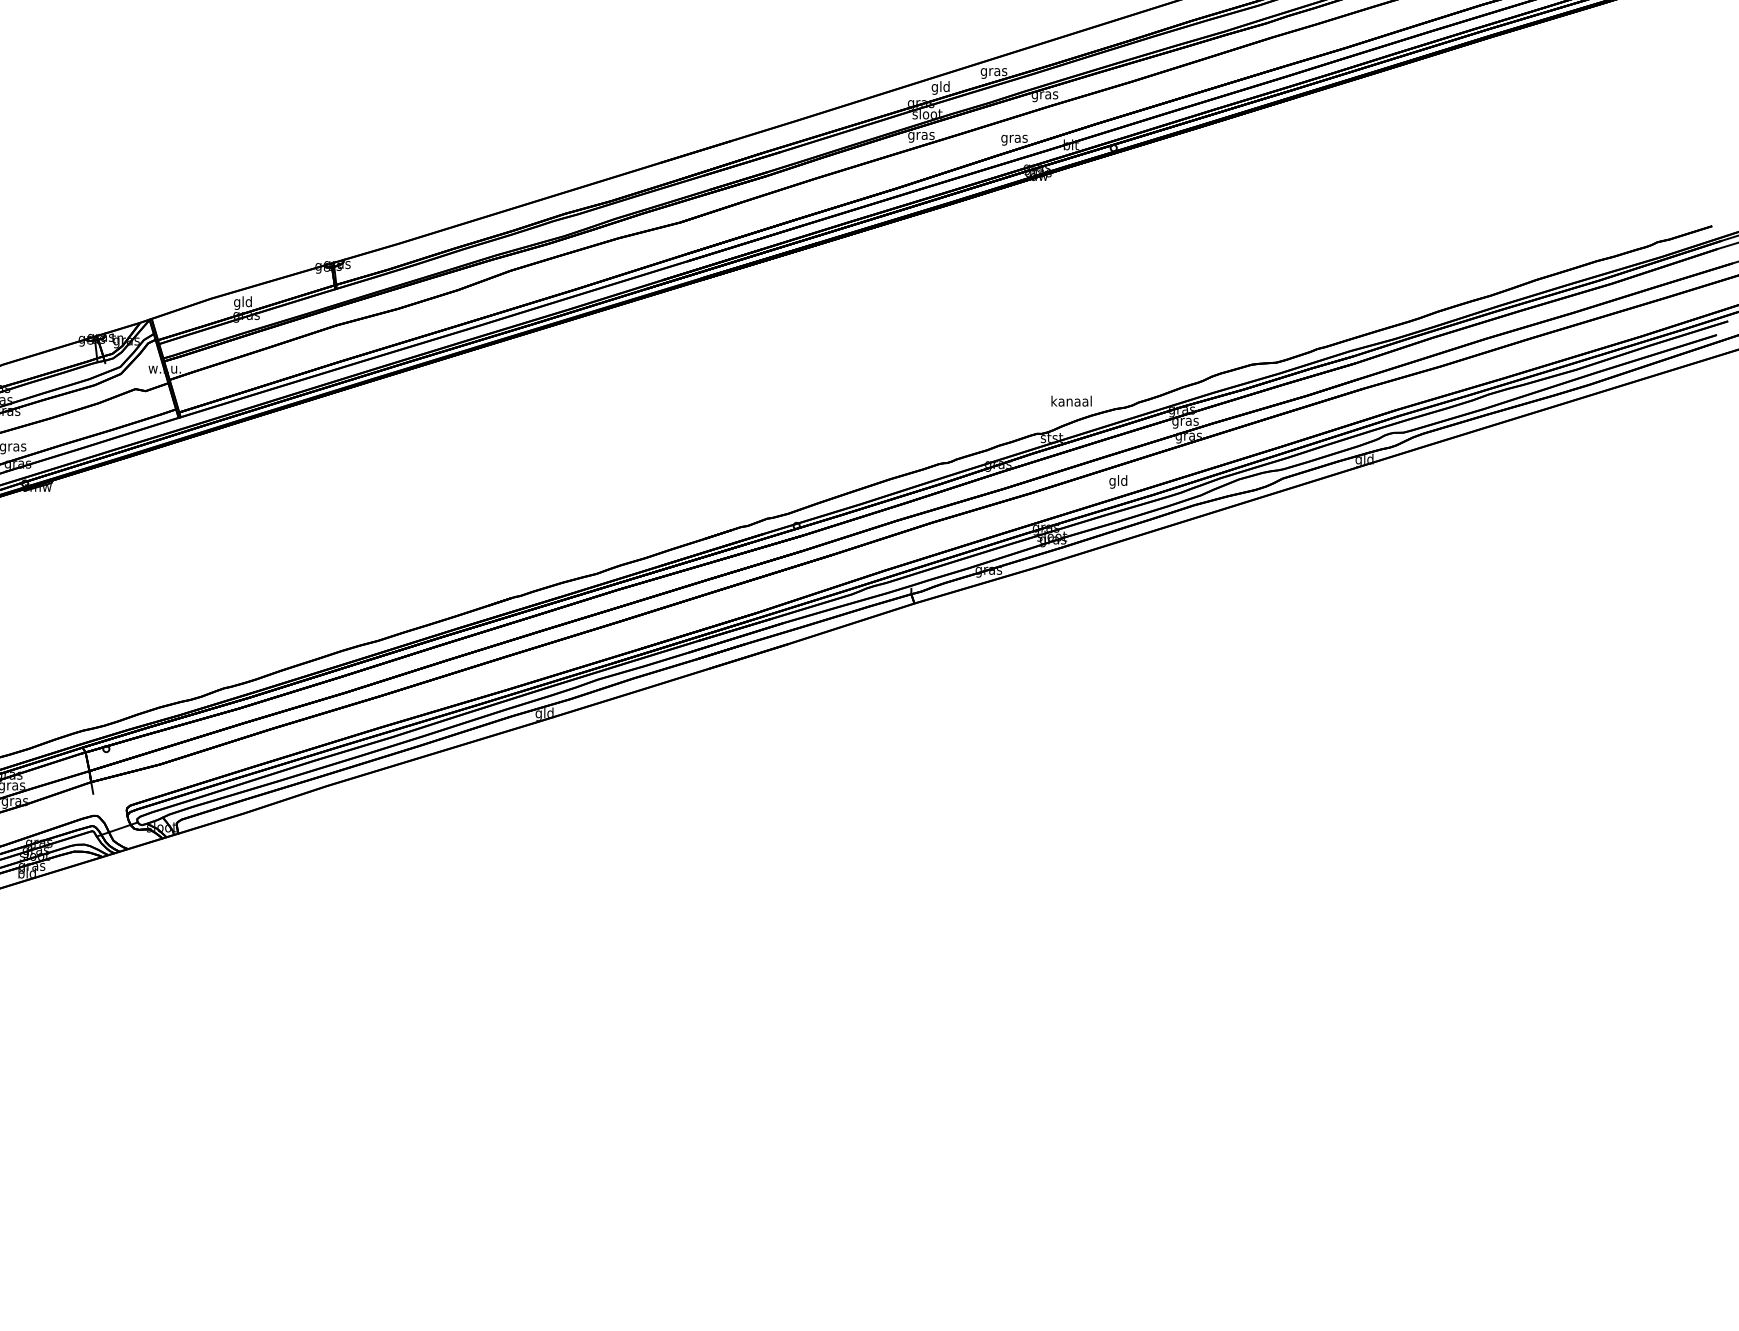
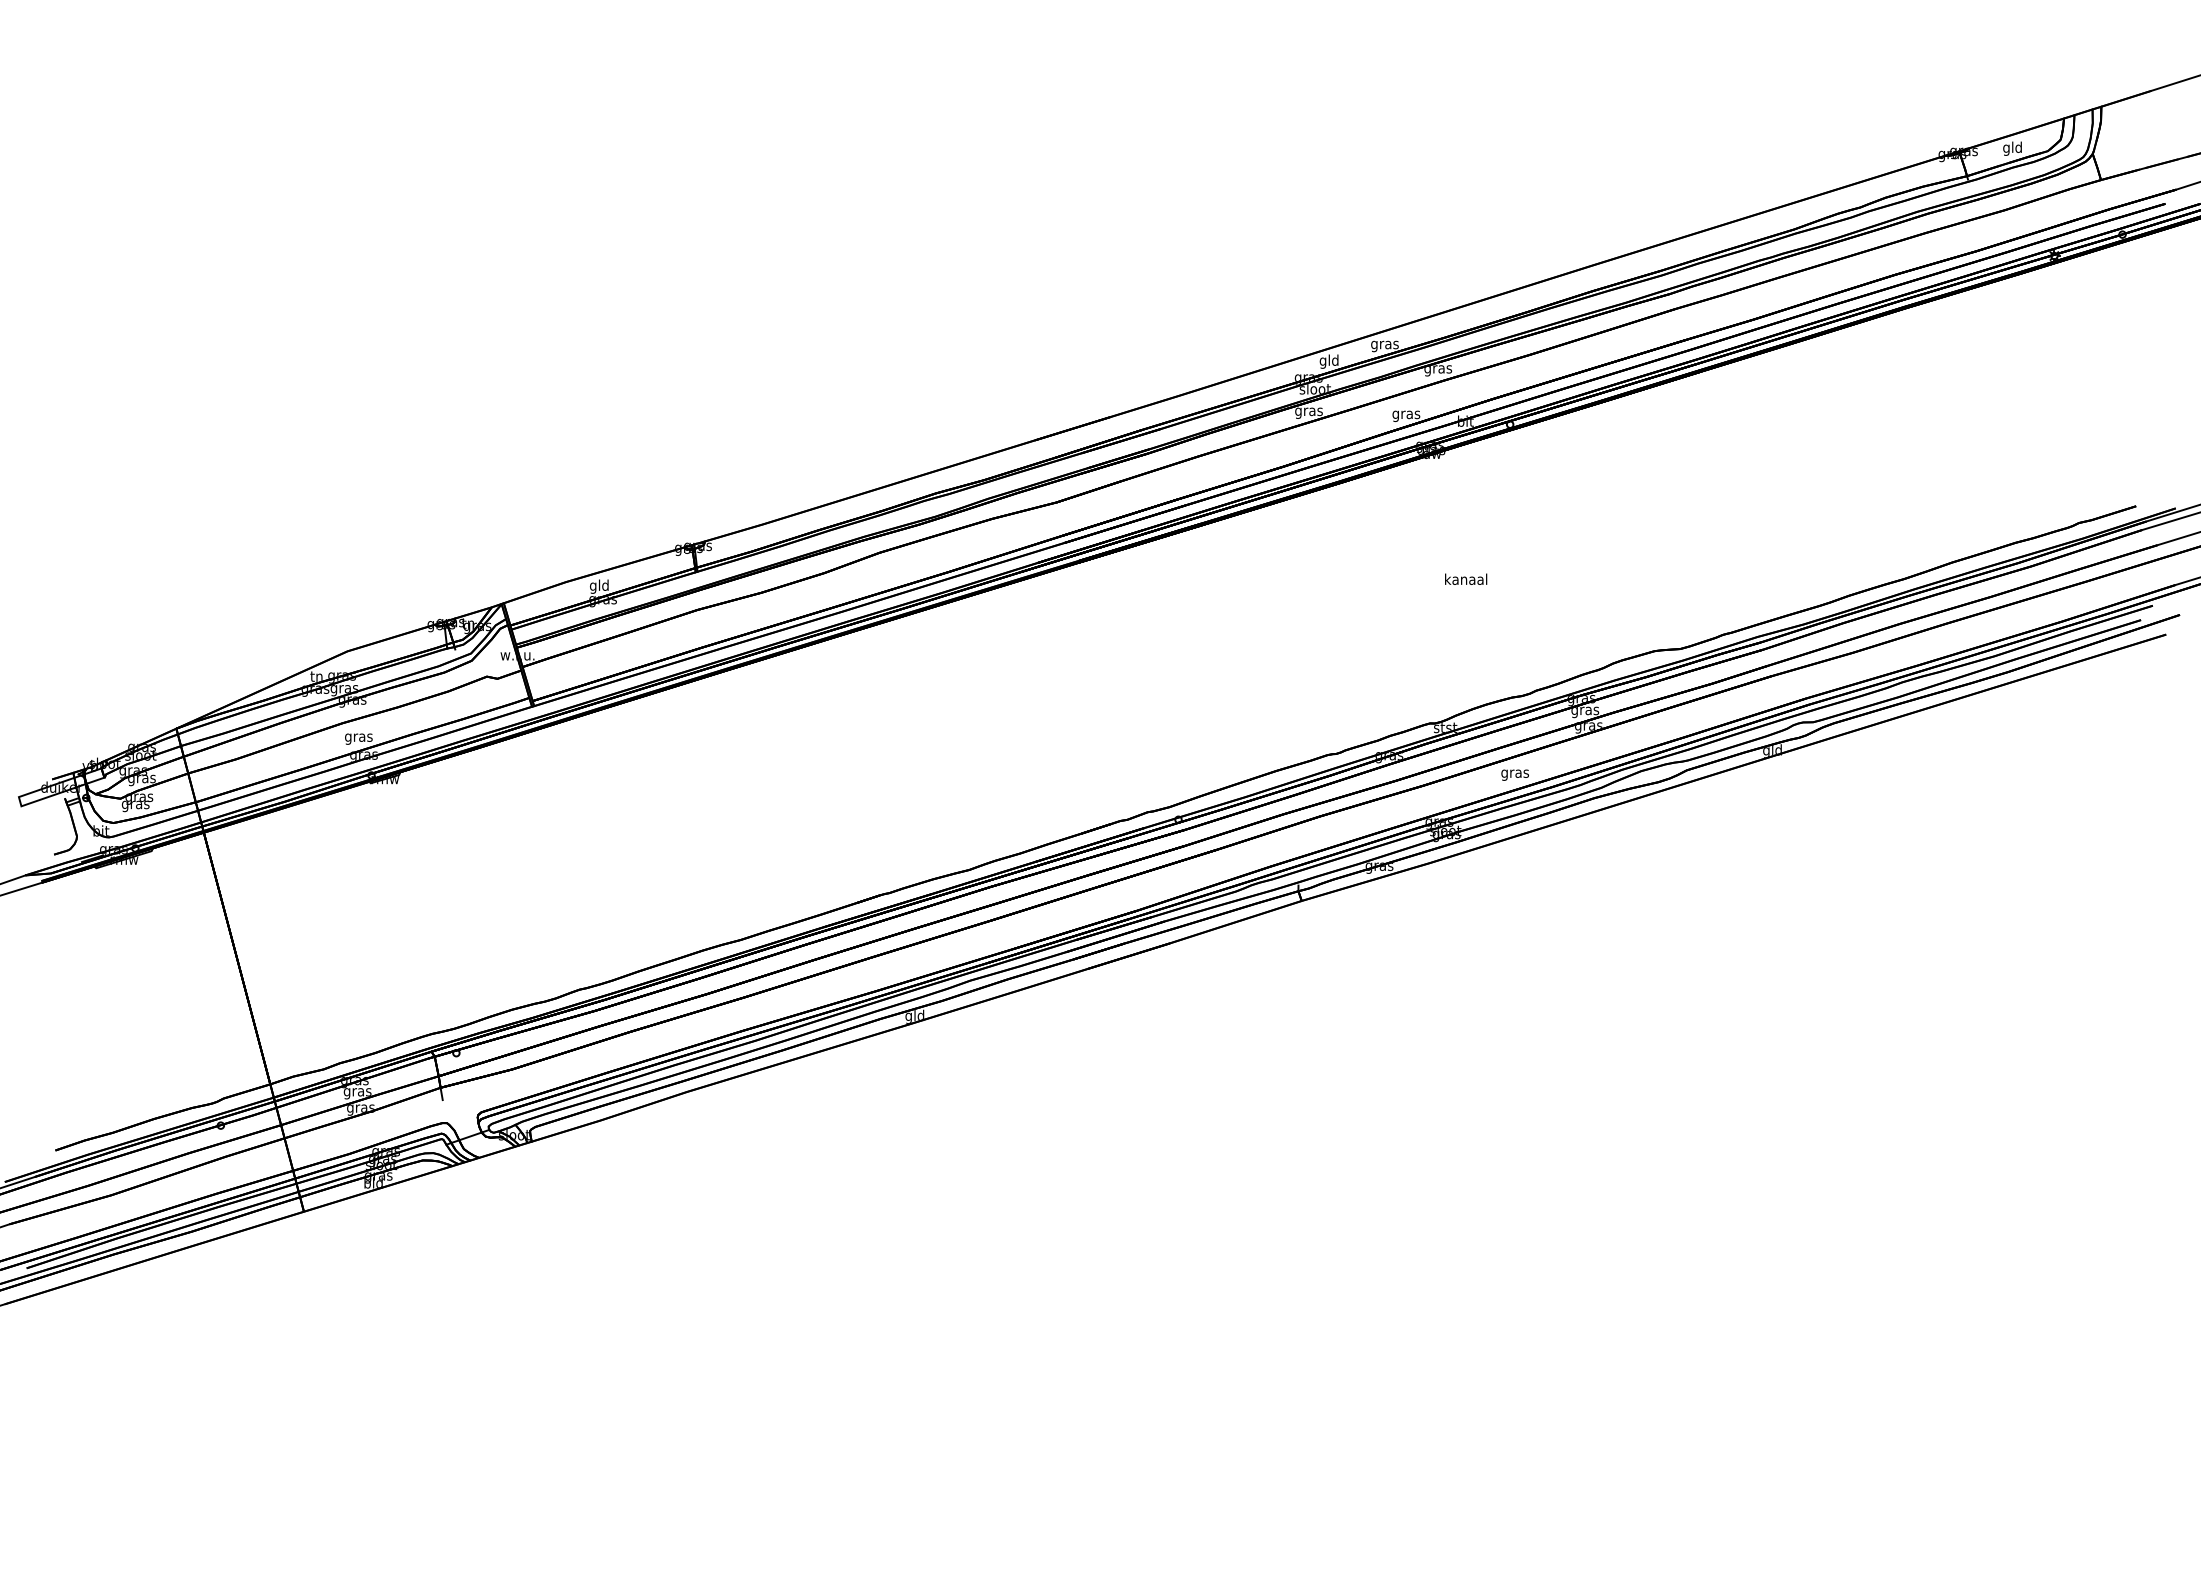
text: (1071, 400) -> (1466, 578), moved
text: (1117, 481) -> (1514, 773), gld -> gras

